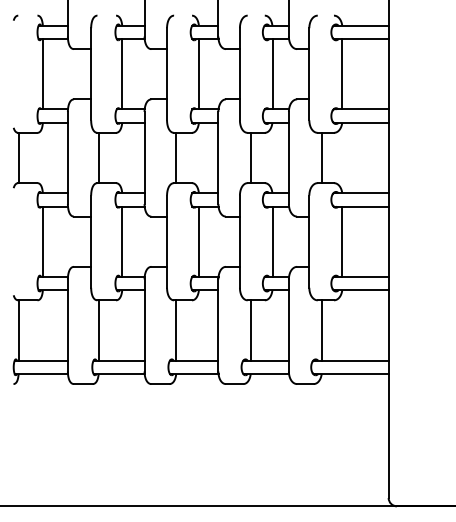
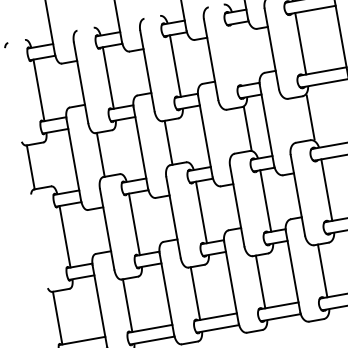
line: (272, 74) -> (239, 54), removed
line: (250, 157) -> (247, 128), moved
line: (321, 157) -> (310, 117), moved

